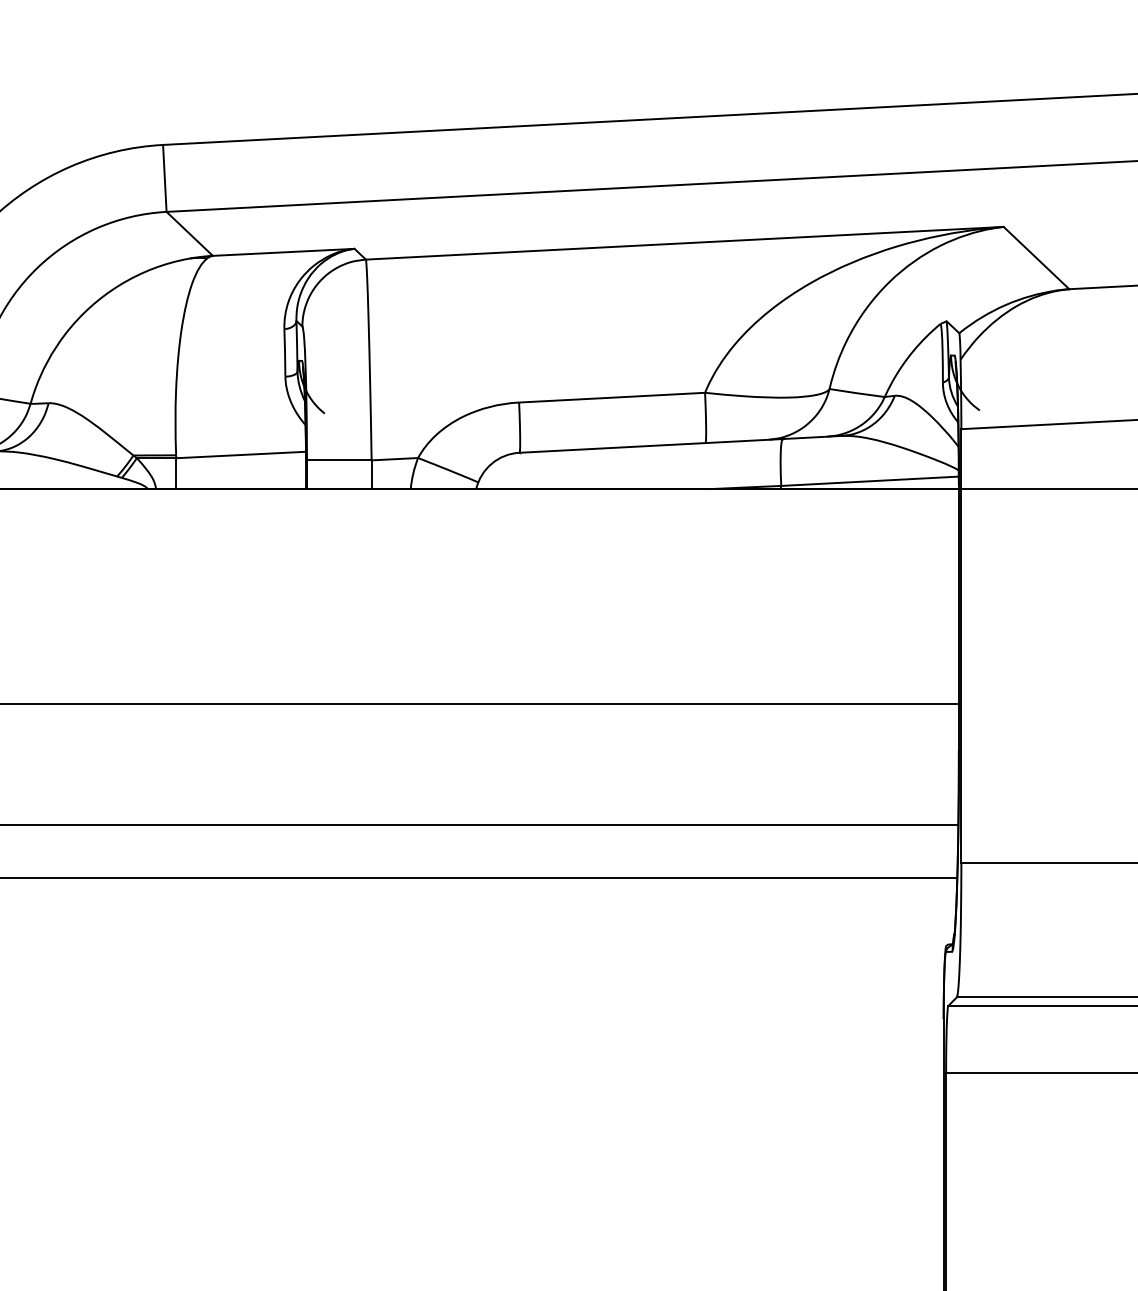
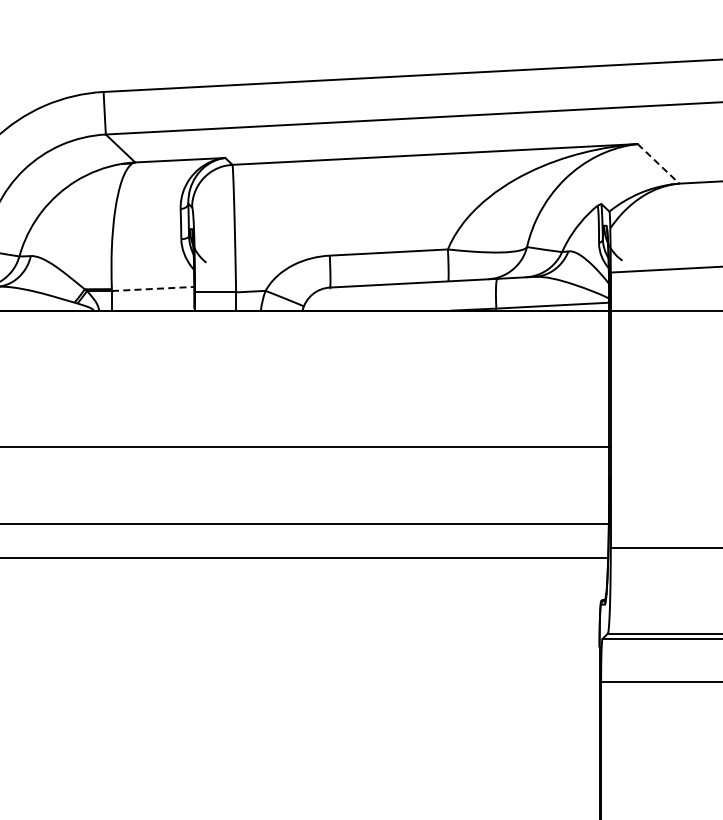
line: (1036, 257) -> (658, 163), solid -> dashed
line: (241, 454) -> (153, 288), solid -> dashed

